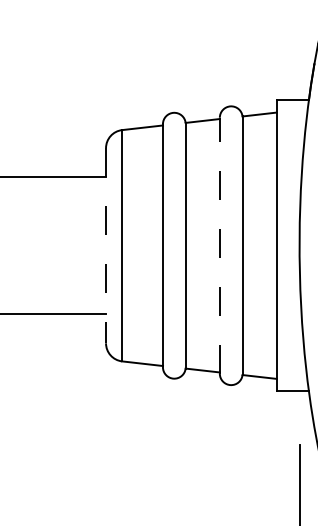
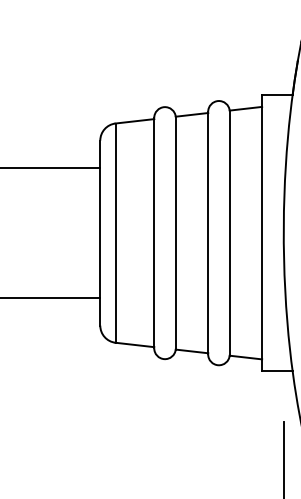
line: (106, 245) -> (100, 232), dashed -> solid
line: (219, 245) -> (207, 232), dashed -> solid

